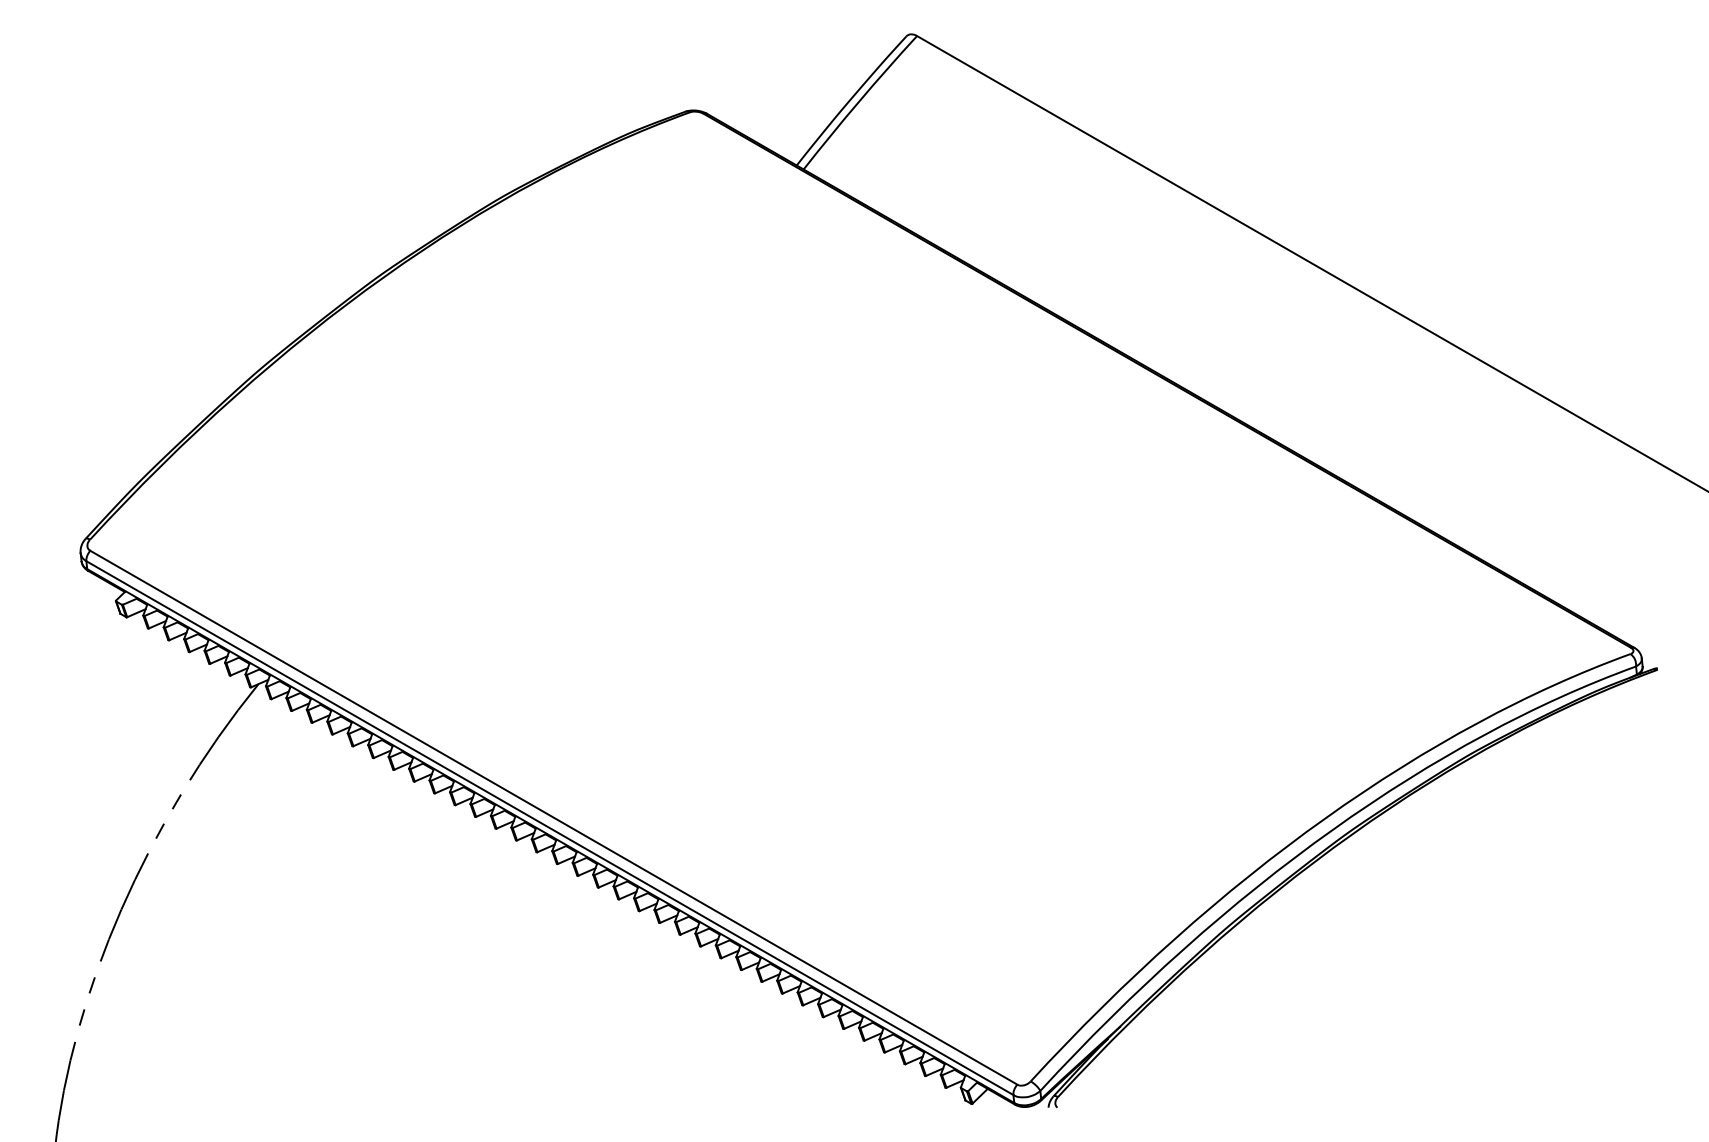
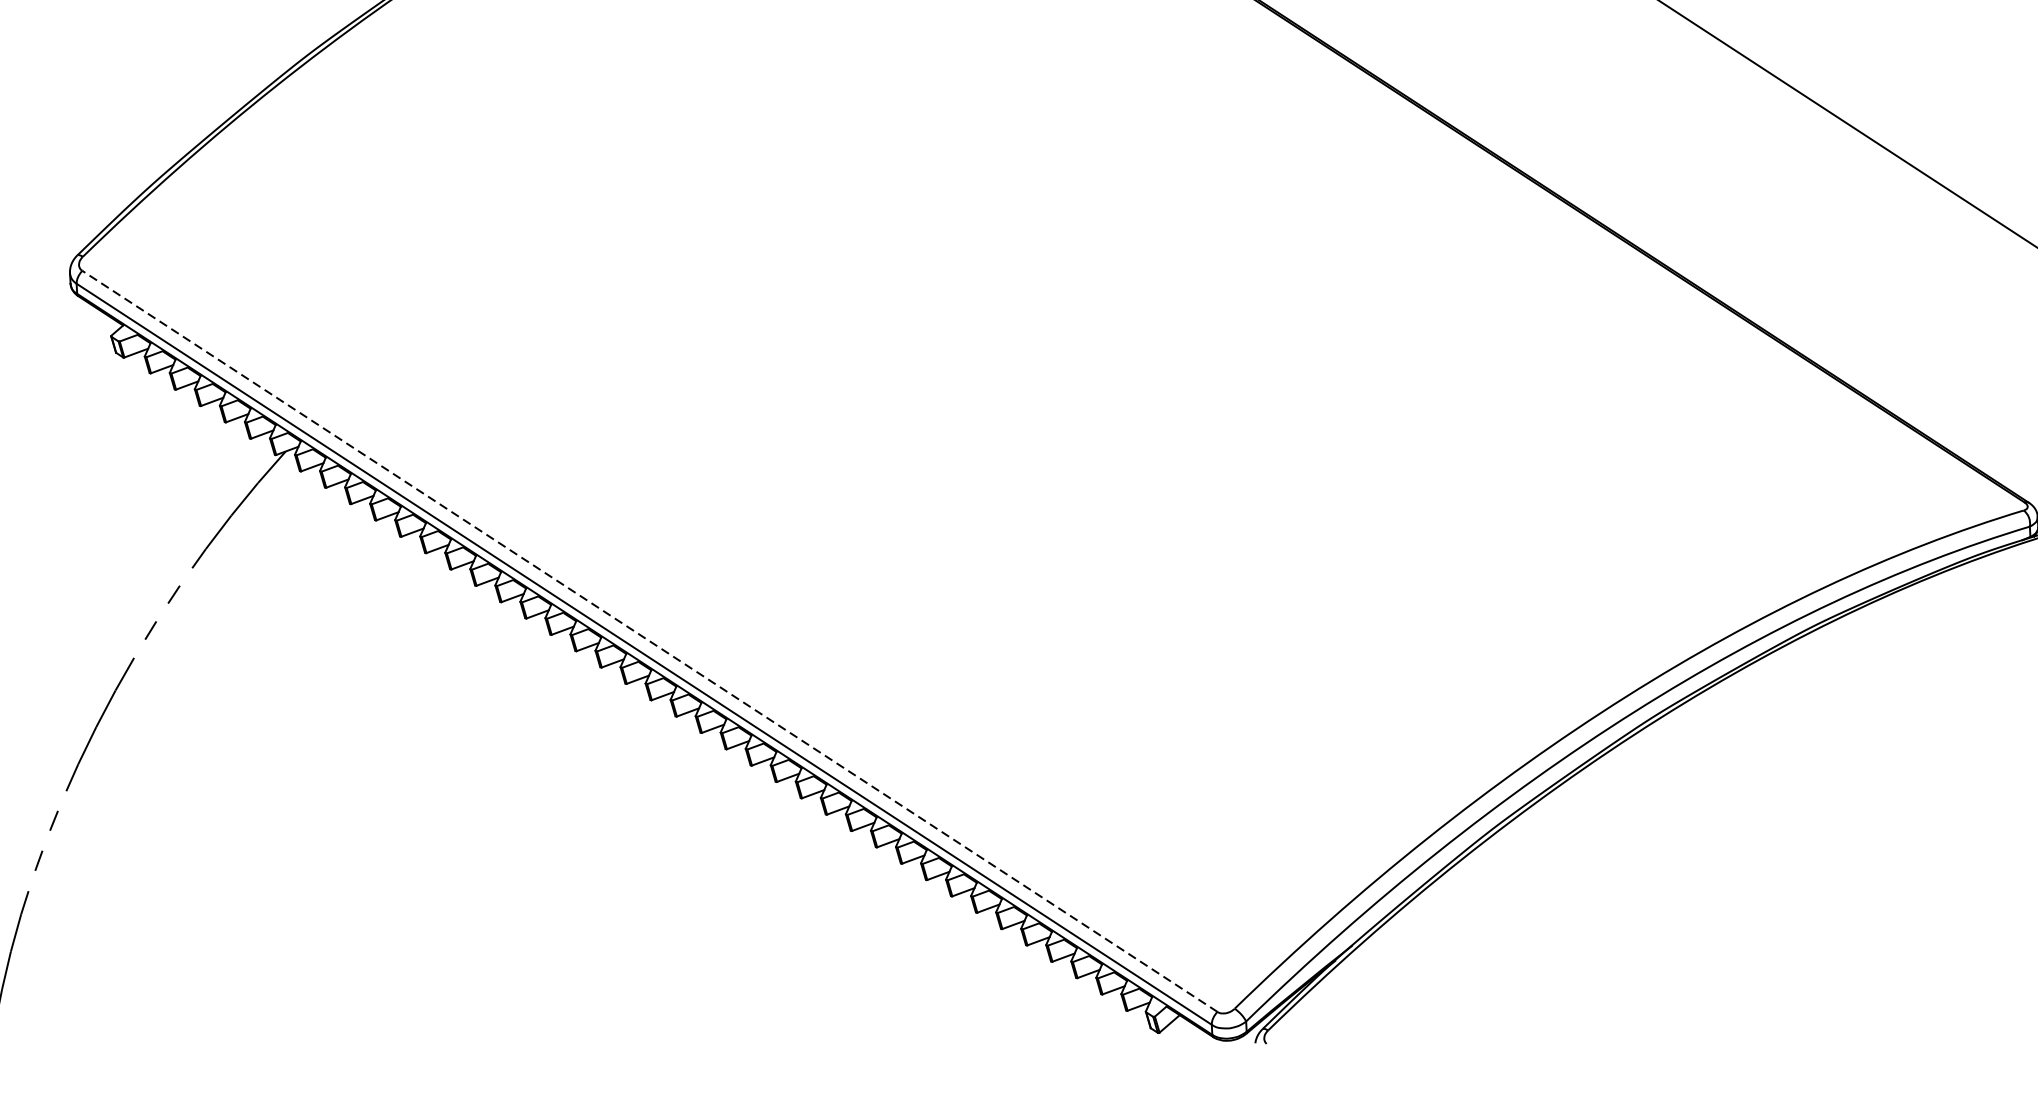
line: (553, 817) -> (649, 641), solid -> dashed

